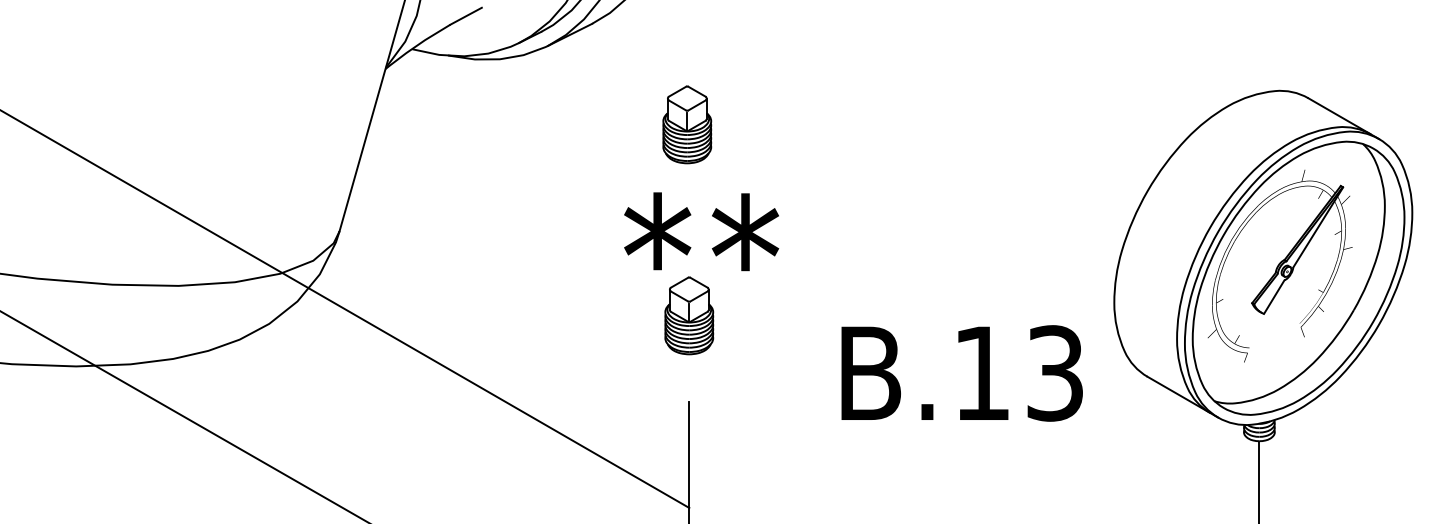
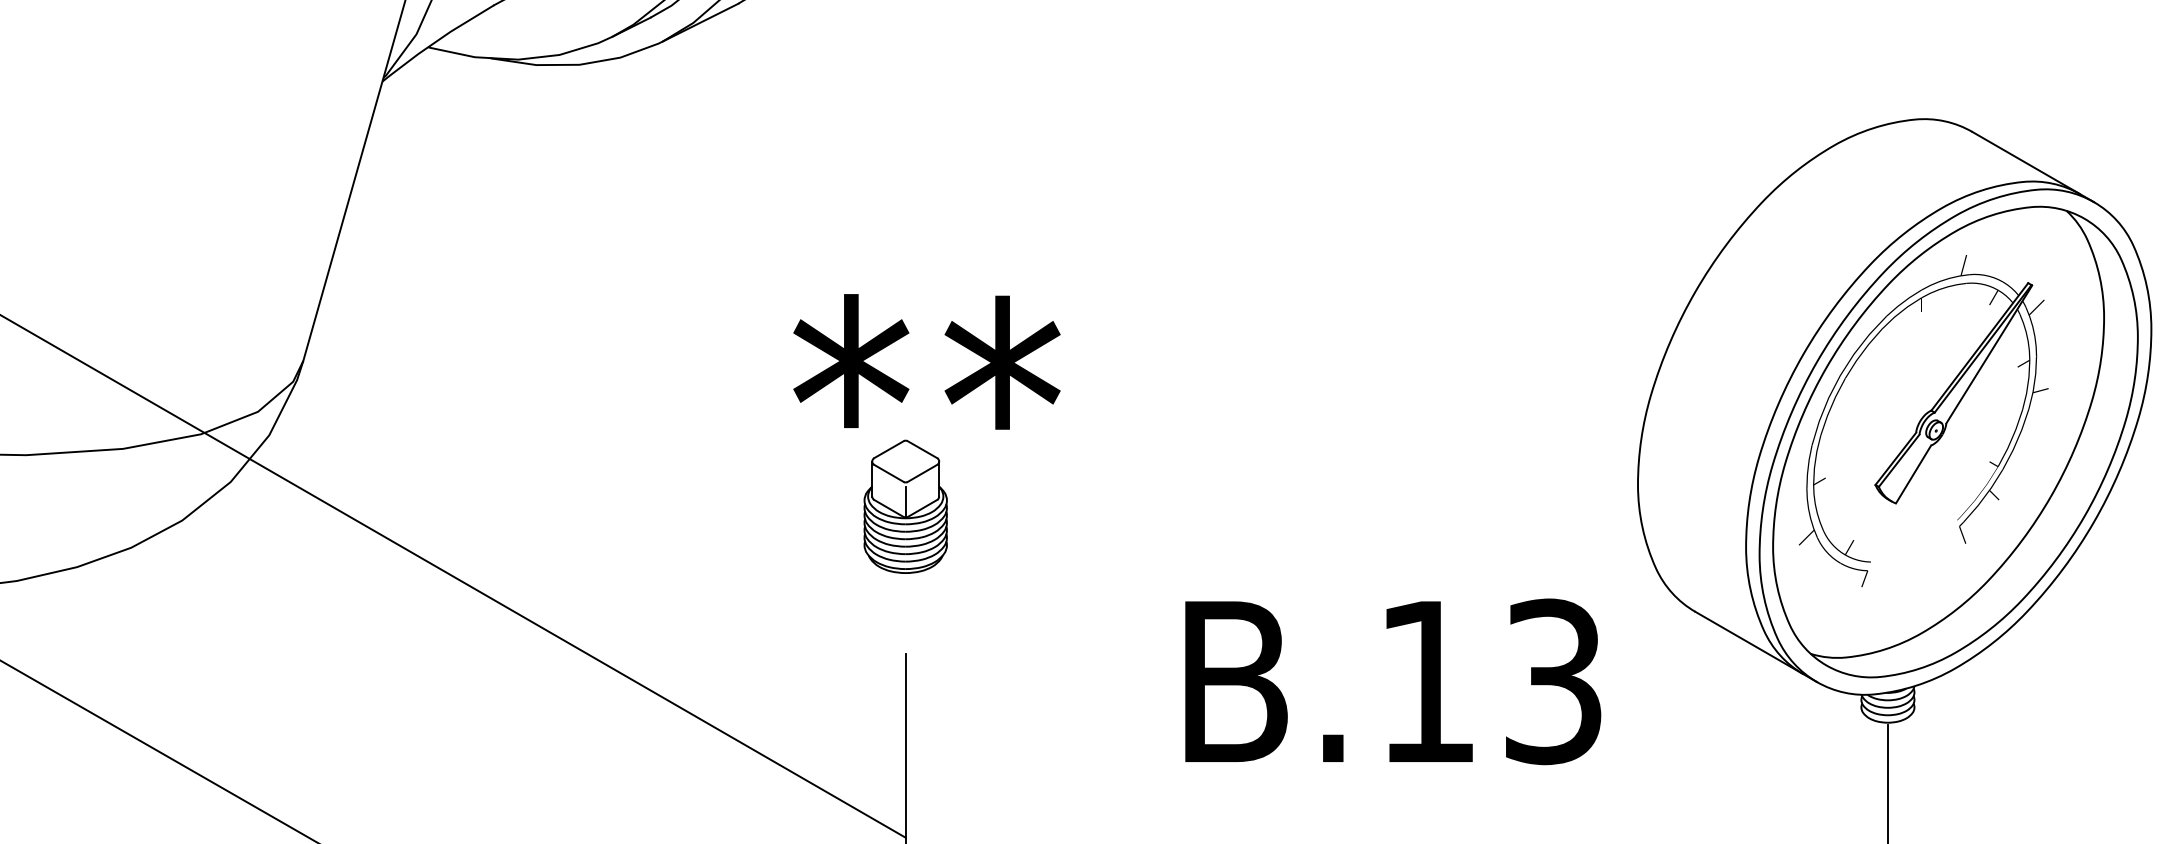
part: (687, 124) -> (902, 177), removed
text: (961, 373) -> (1391, 681), moved

